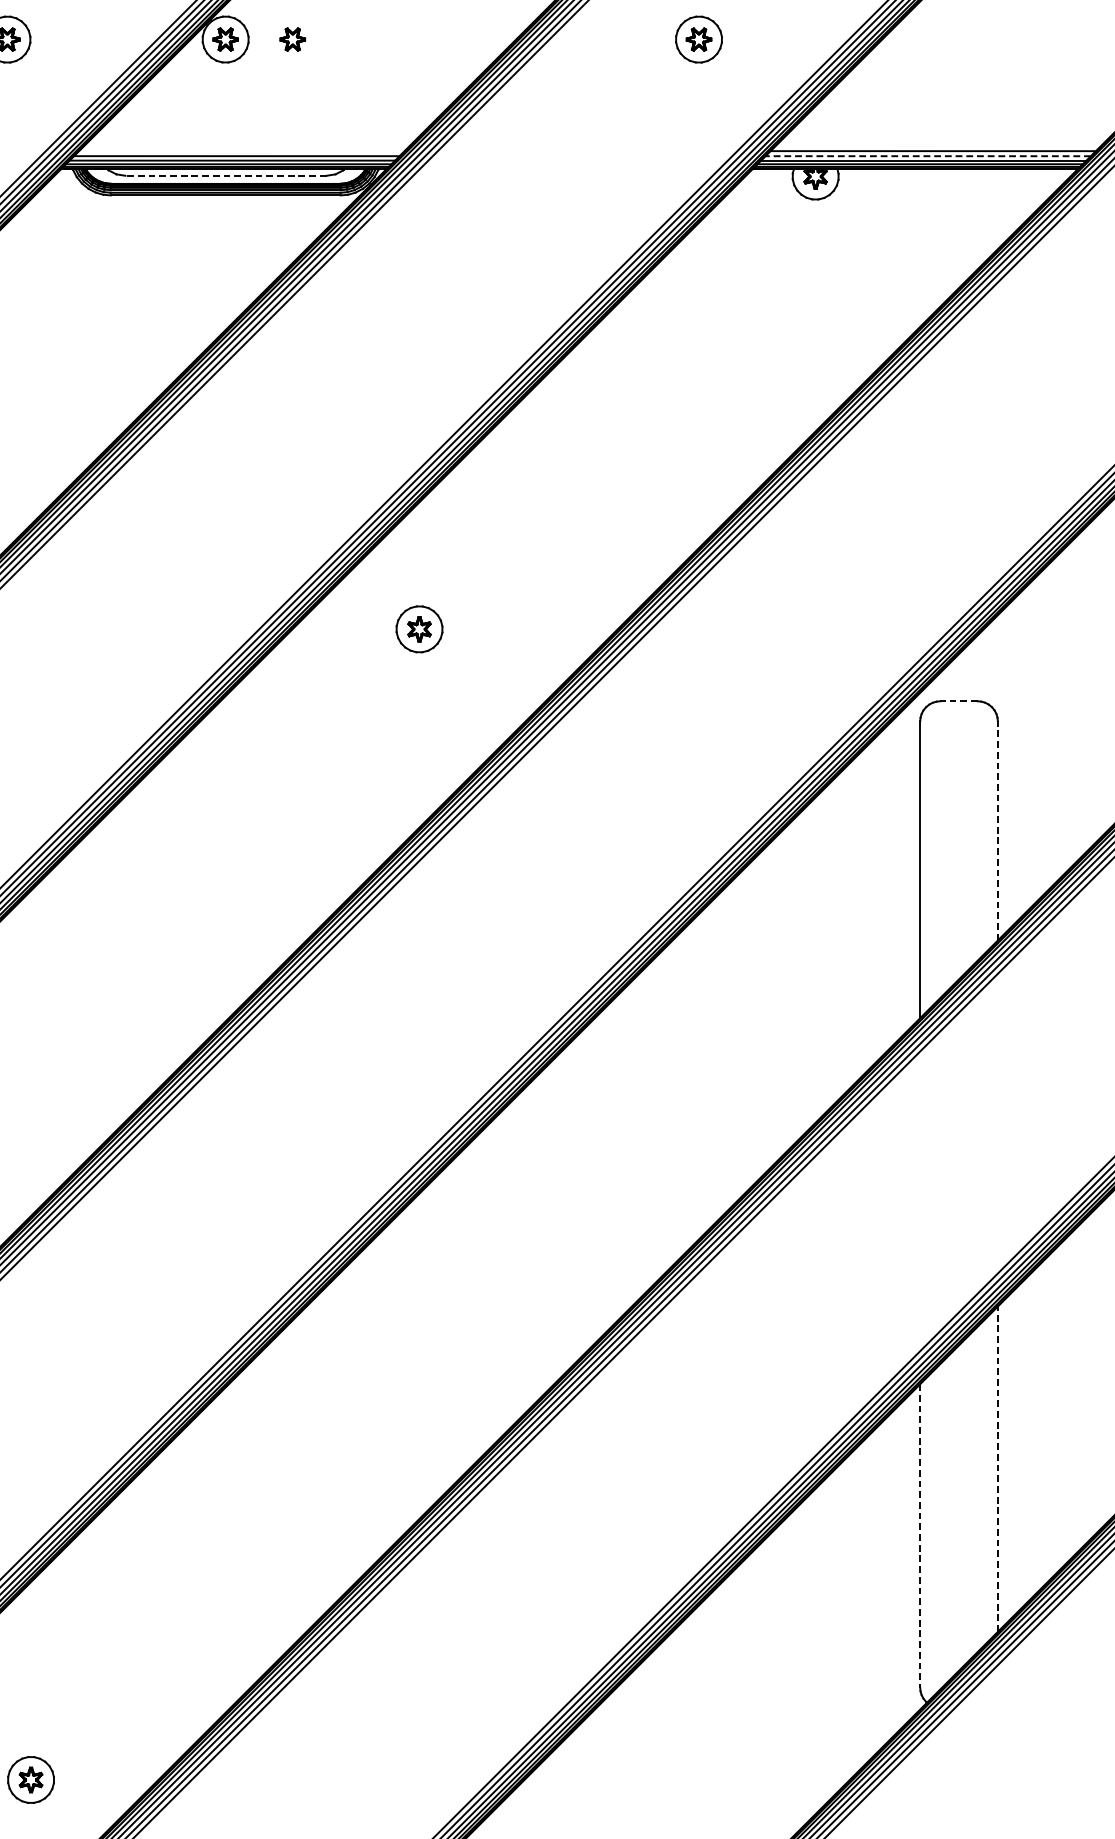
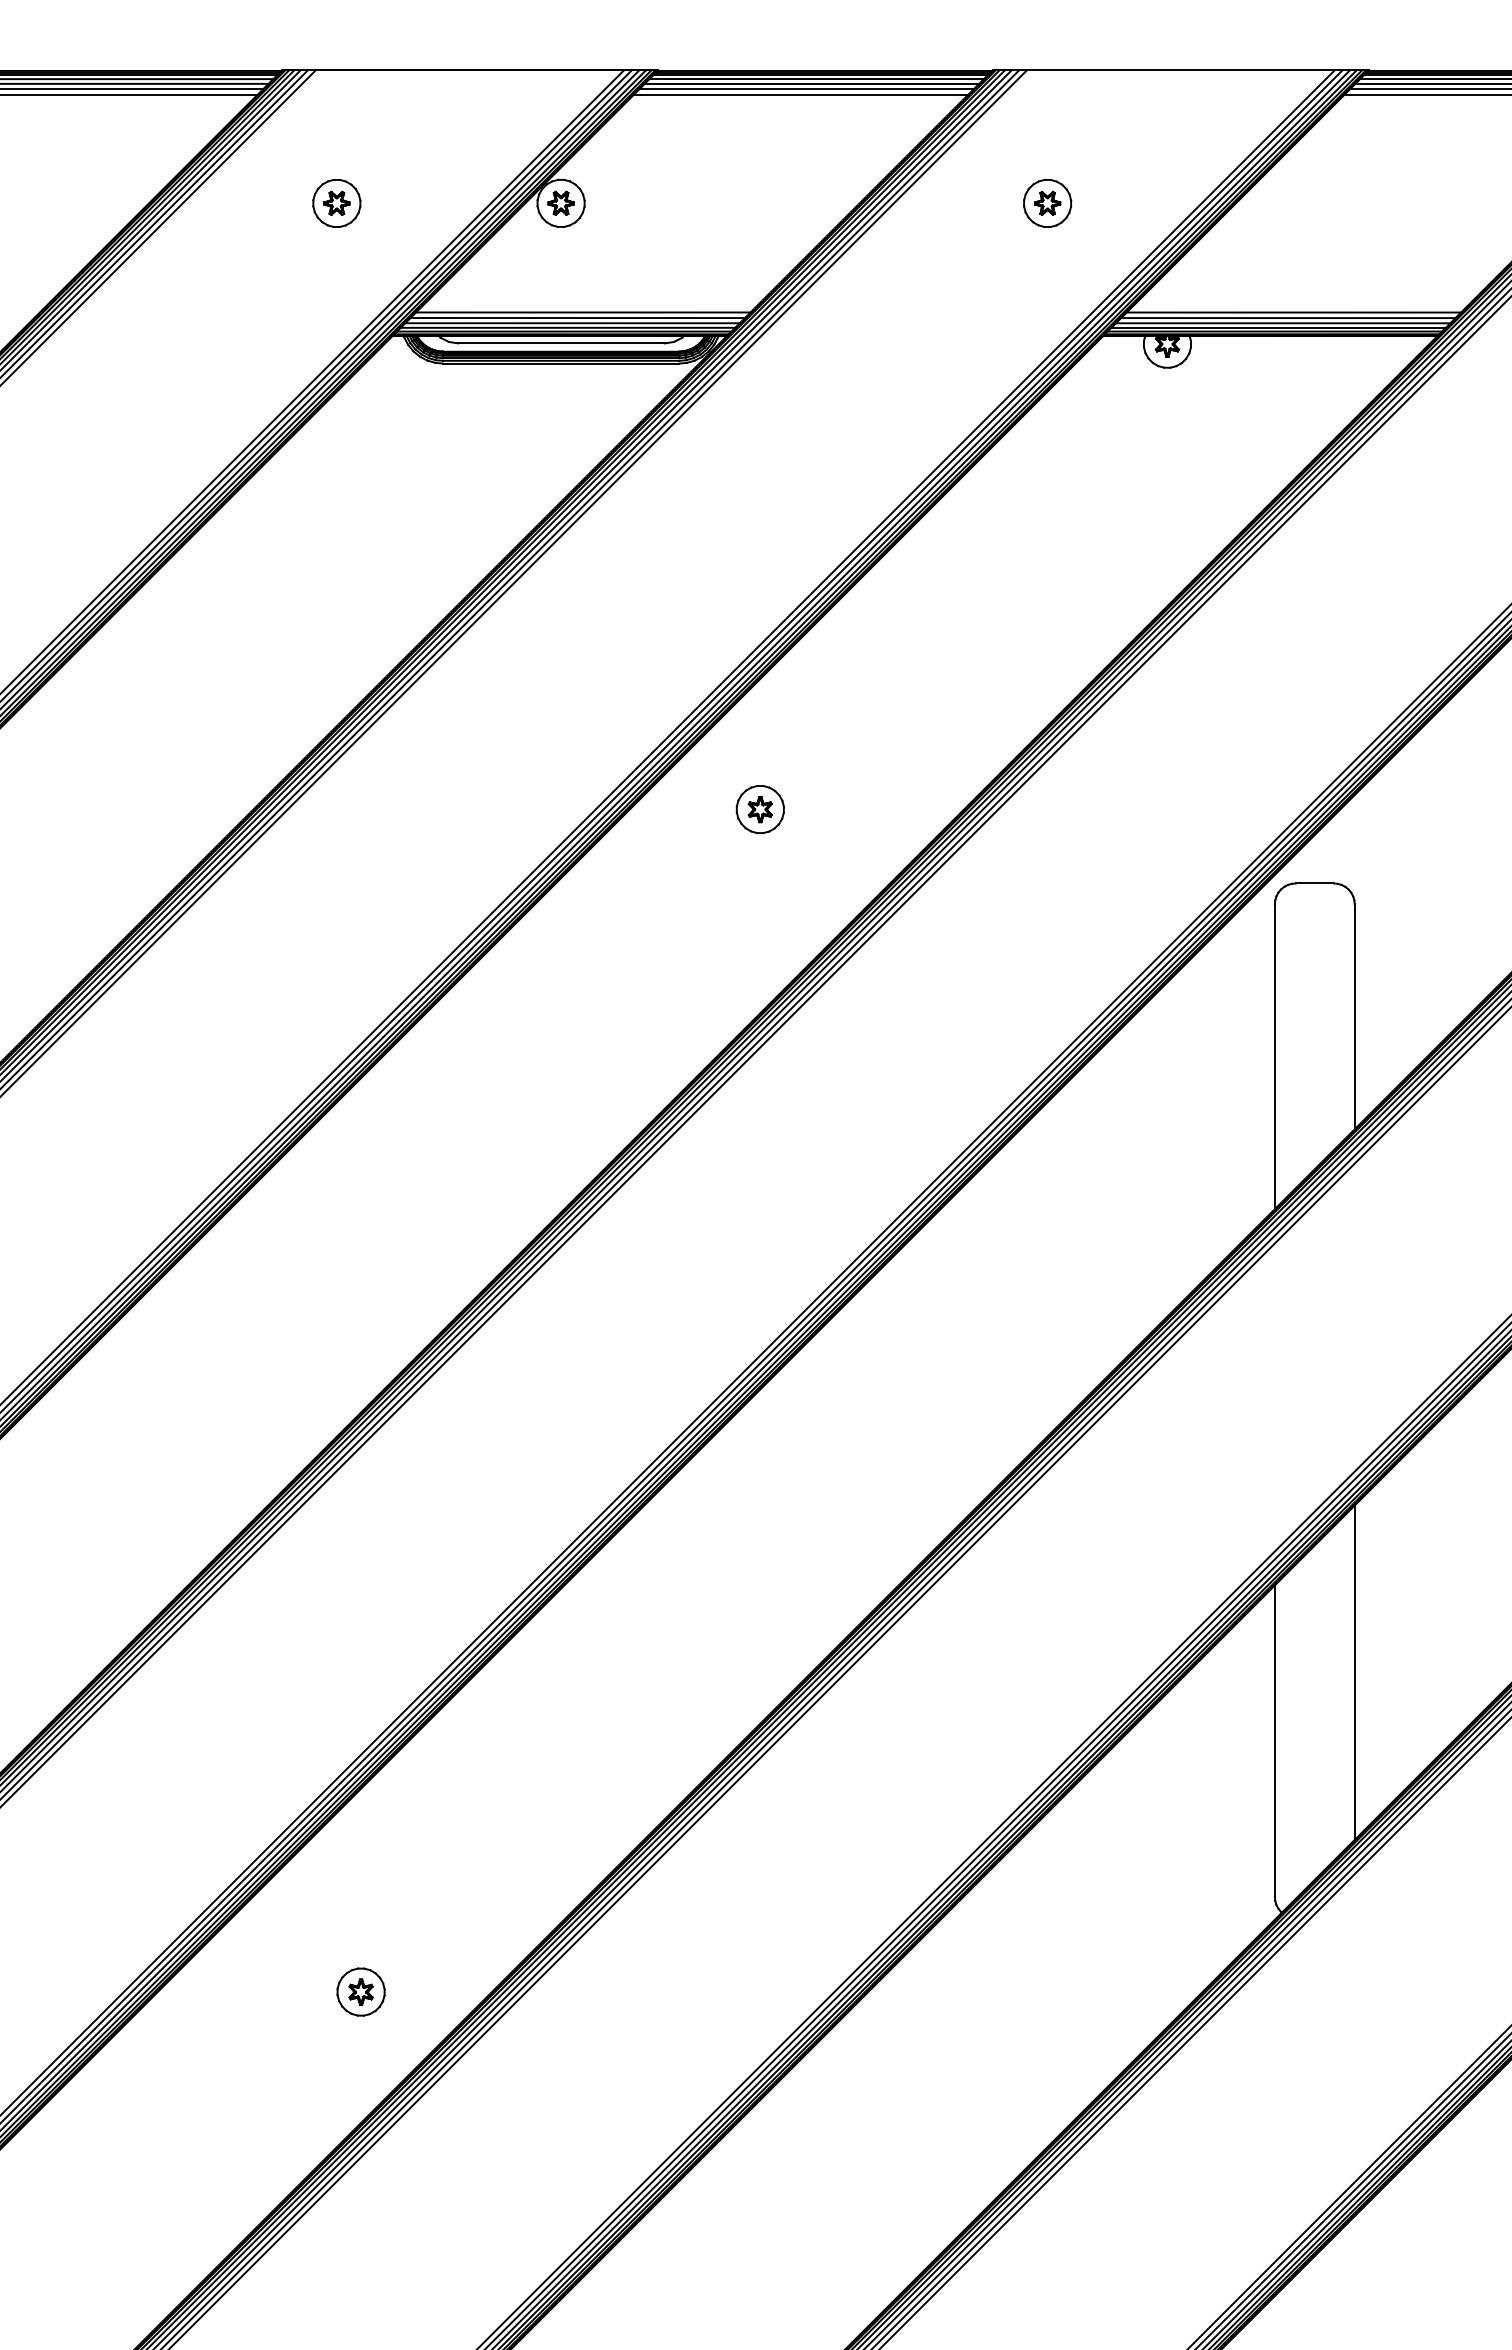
part: (292, 38) -> (629, 202), removed
line: (247, 145) -> (583, 312), added
line: (938, 145) -> (1293, 312), added
line: (241, 151) -> (577, 318), added
line: (927, 156) -> (1282, 323), dashed -> solid
line: (225, 175) -> (560, 343), dashed -> solid
line: (958, 701) -> (1314, 883), dashed -> solid
line: (997, 830) -> (1354, 1016), dashed -> solid
line: (997, 1469) -> (1354, 1672), dashed -> solid
line: (919, 1536) -> (1274, 1741), dashed -> solid

